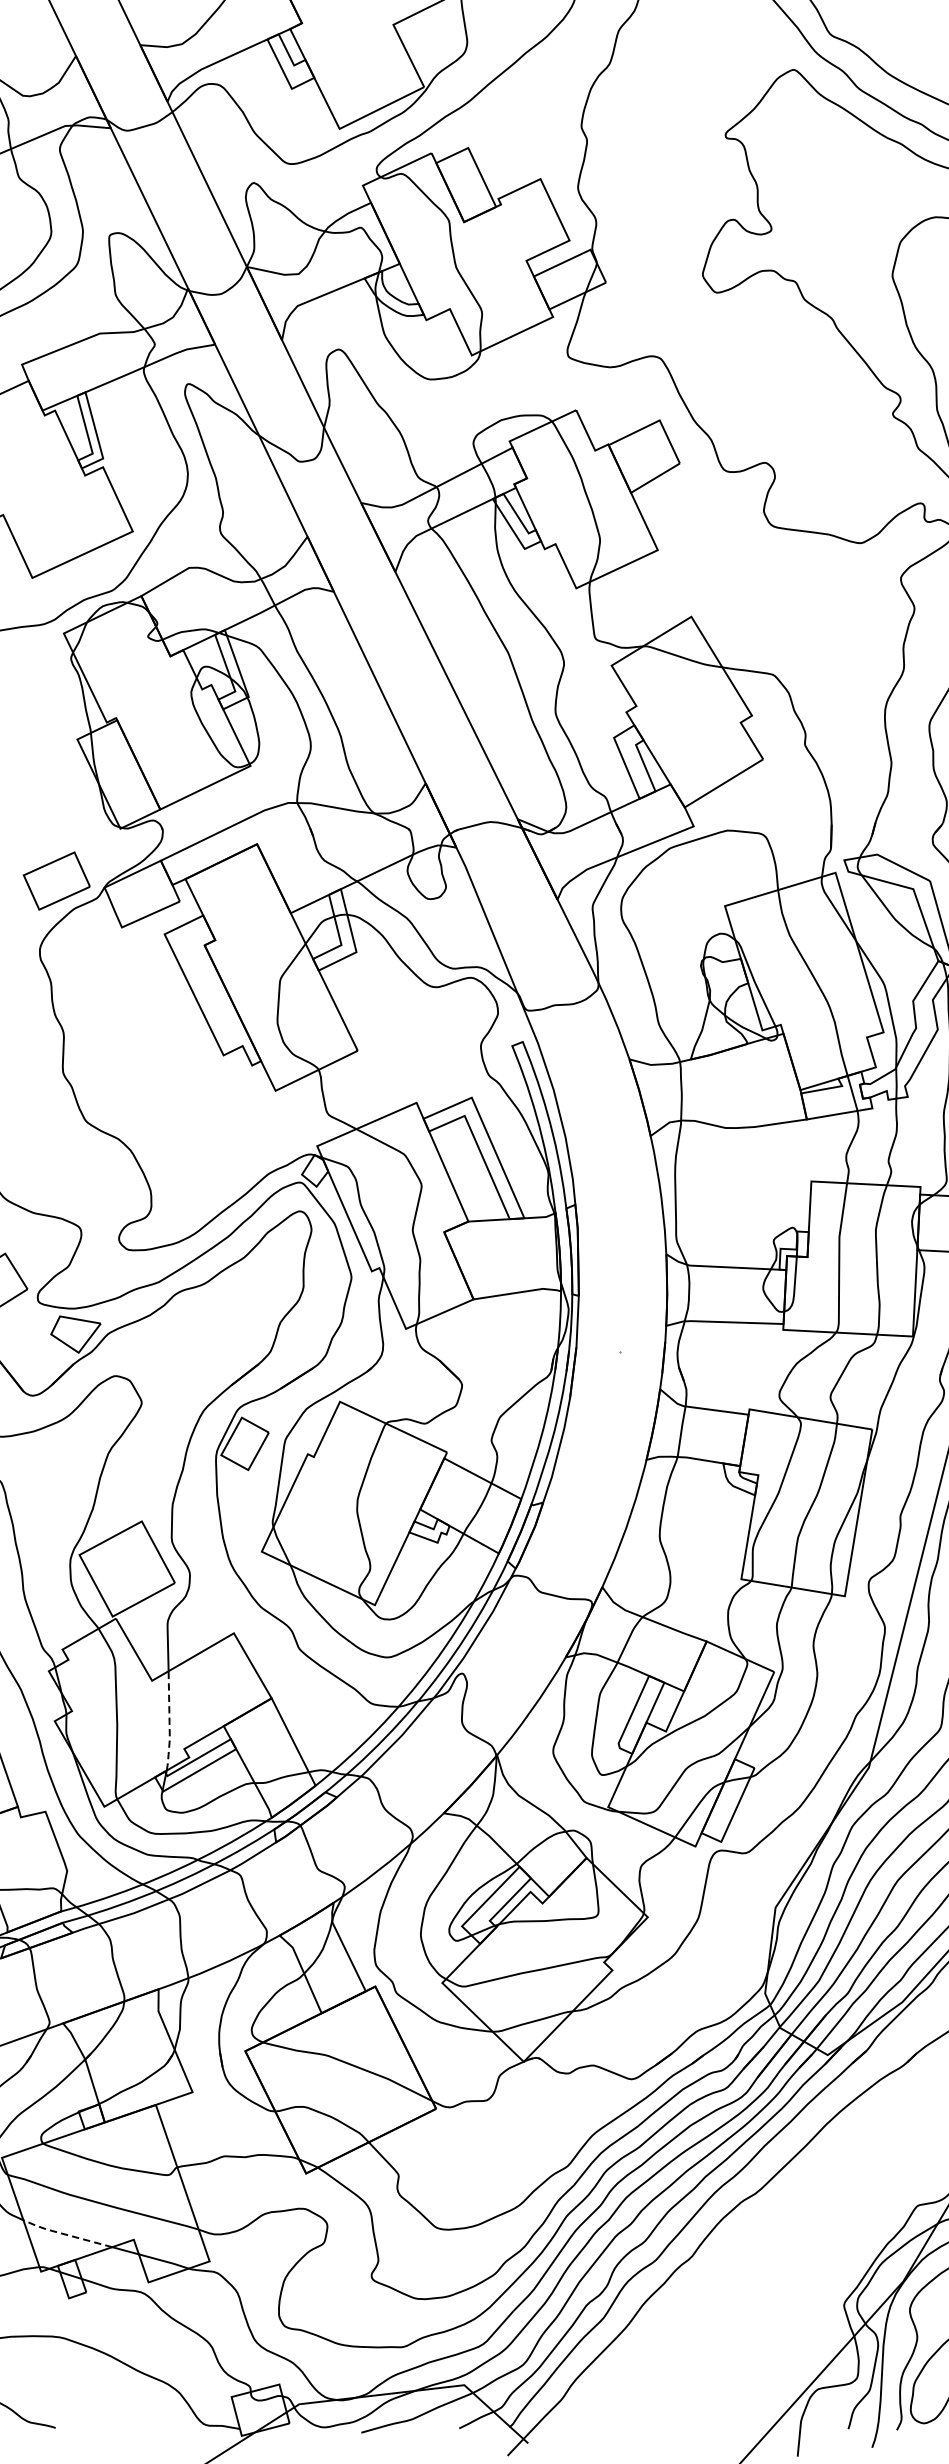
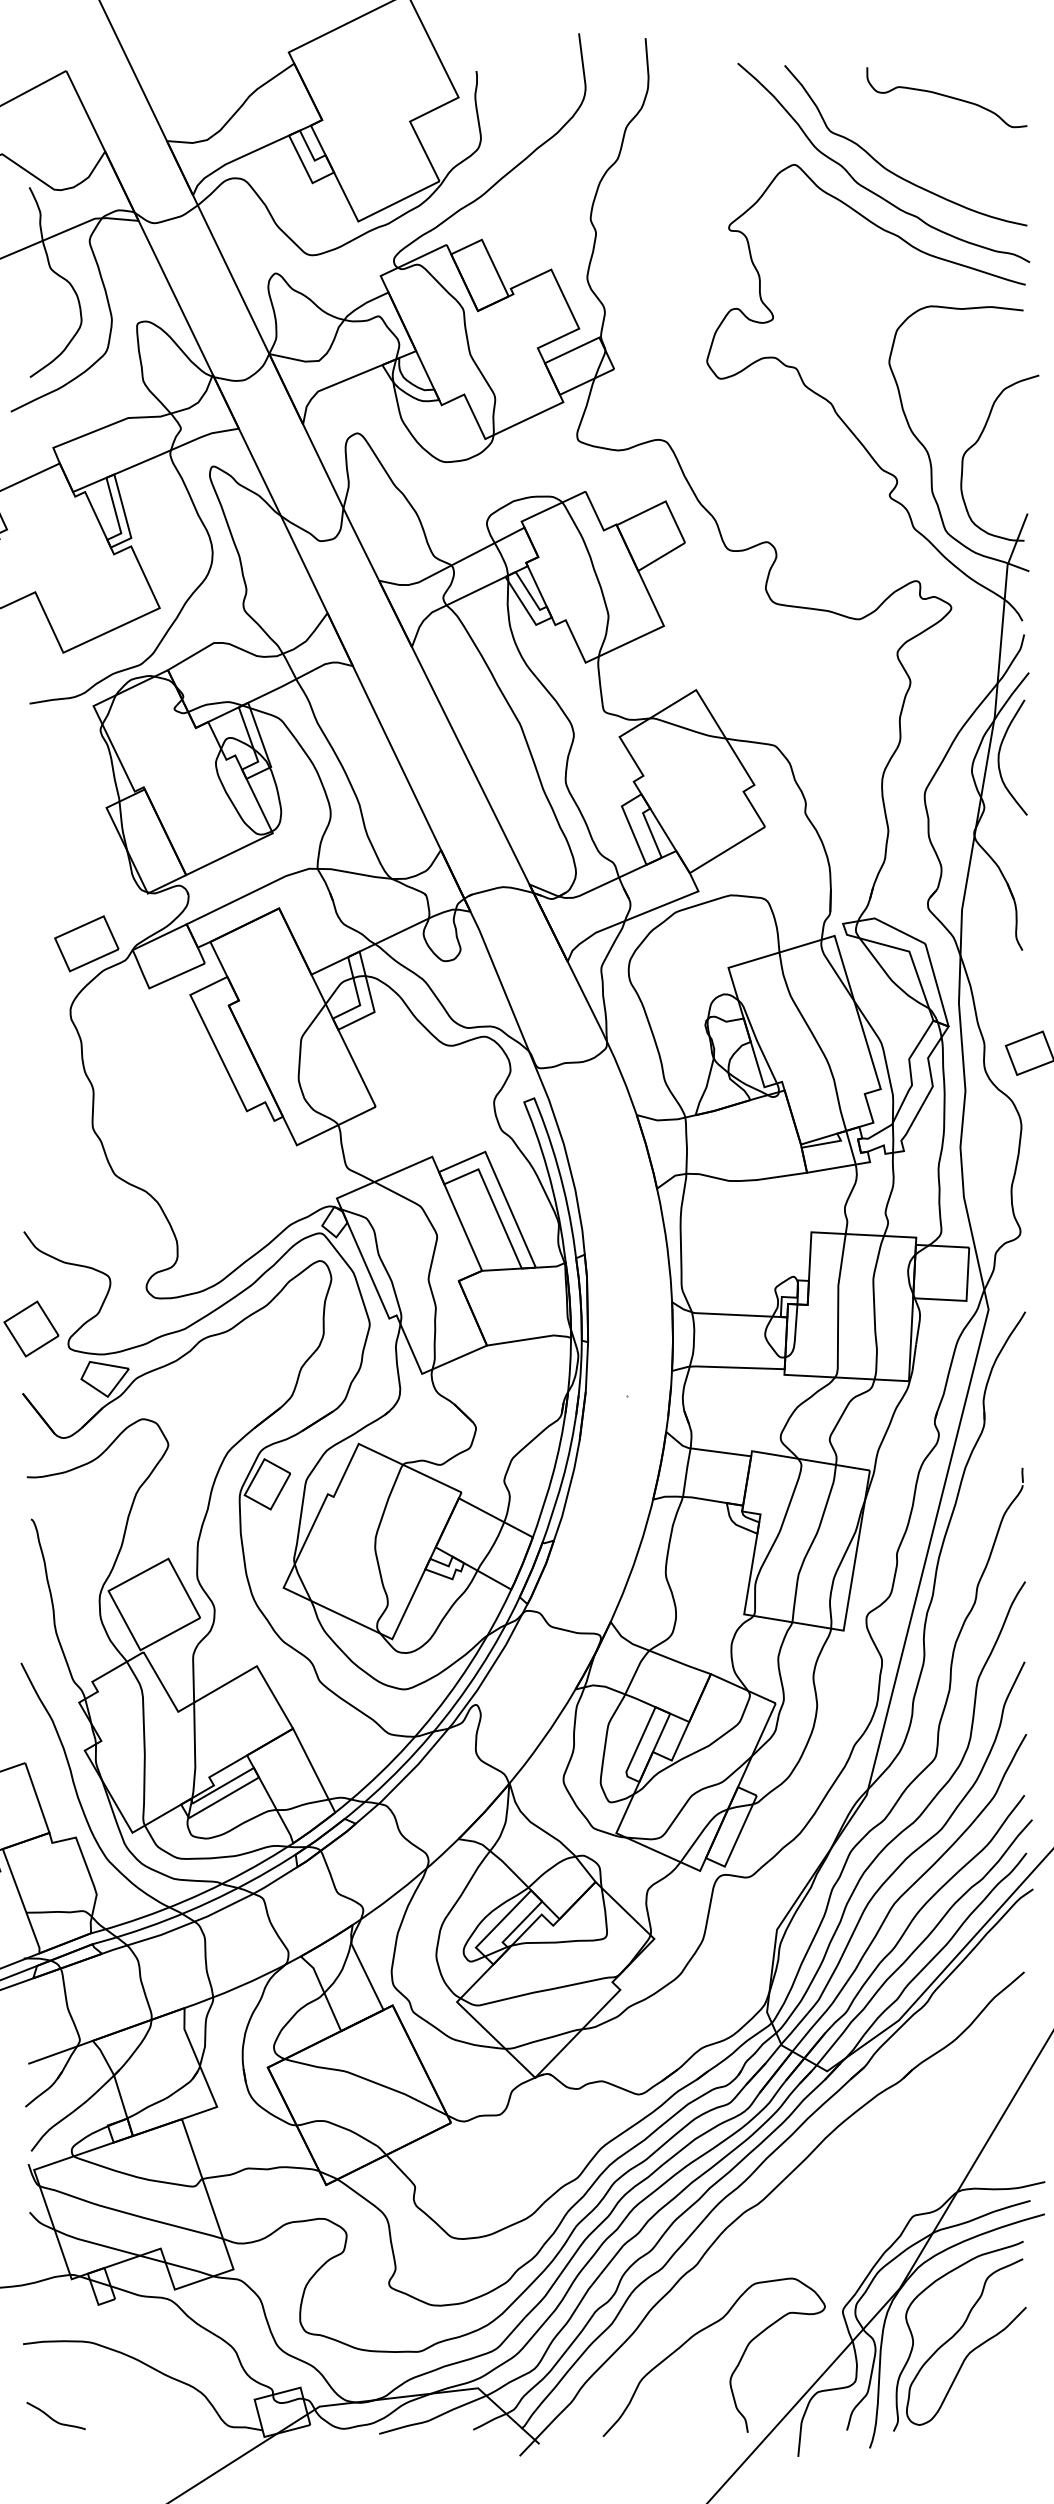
line: (170, 1722) -> (195, 1751), dashed -> solid
line: (65, 2234) -> (95, 2243), dashed -> solid
curve: (730, 2366) -> (733, 2370), added

